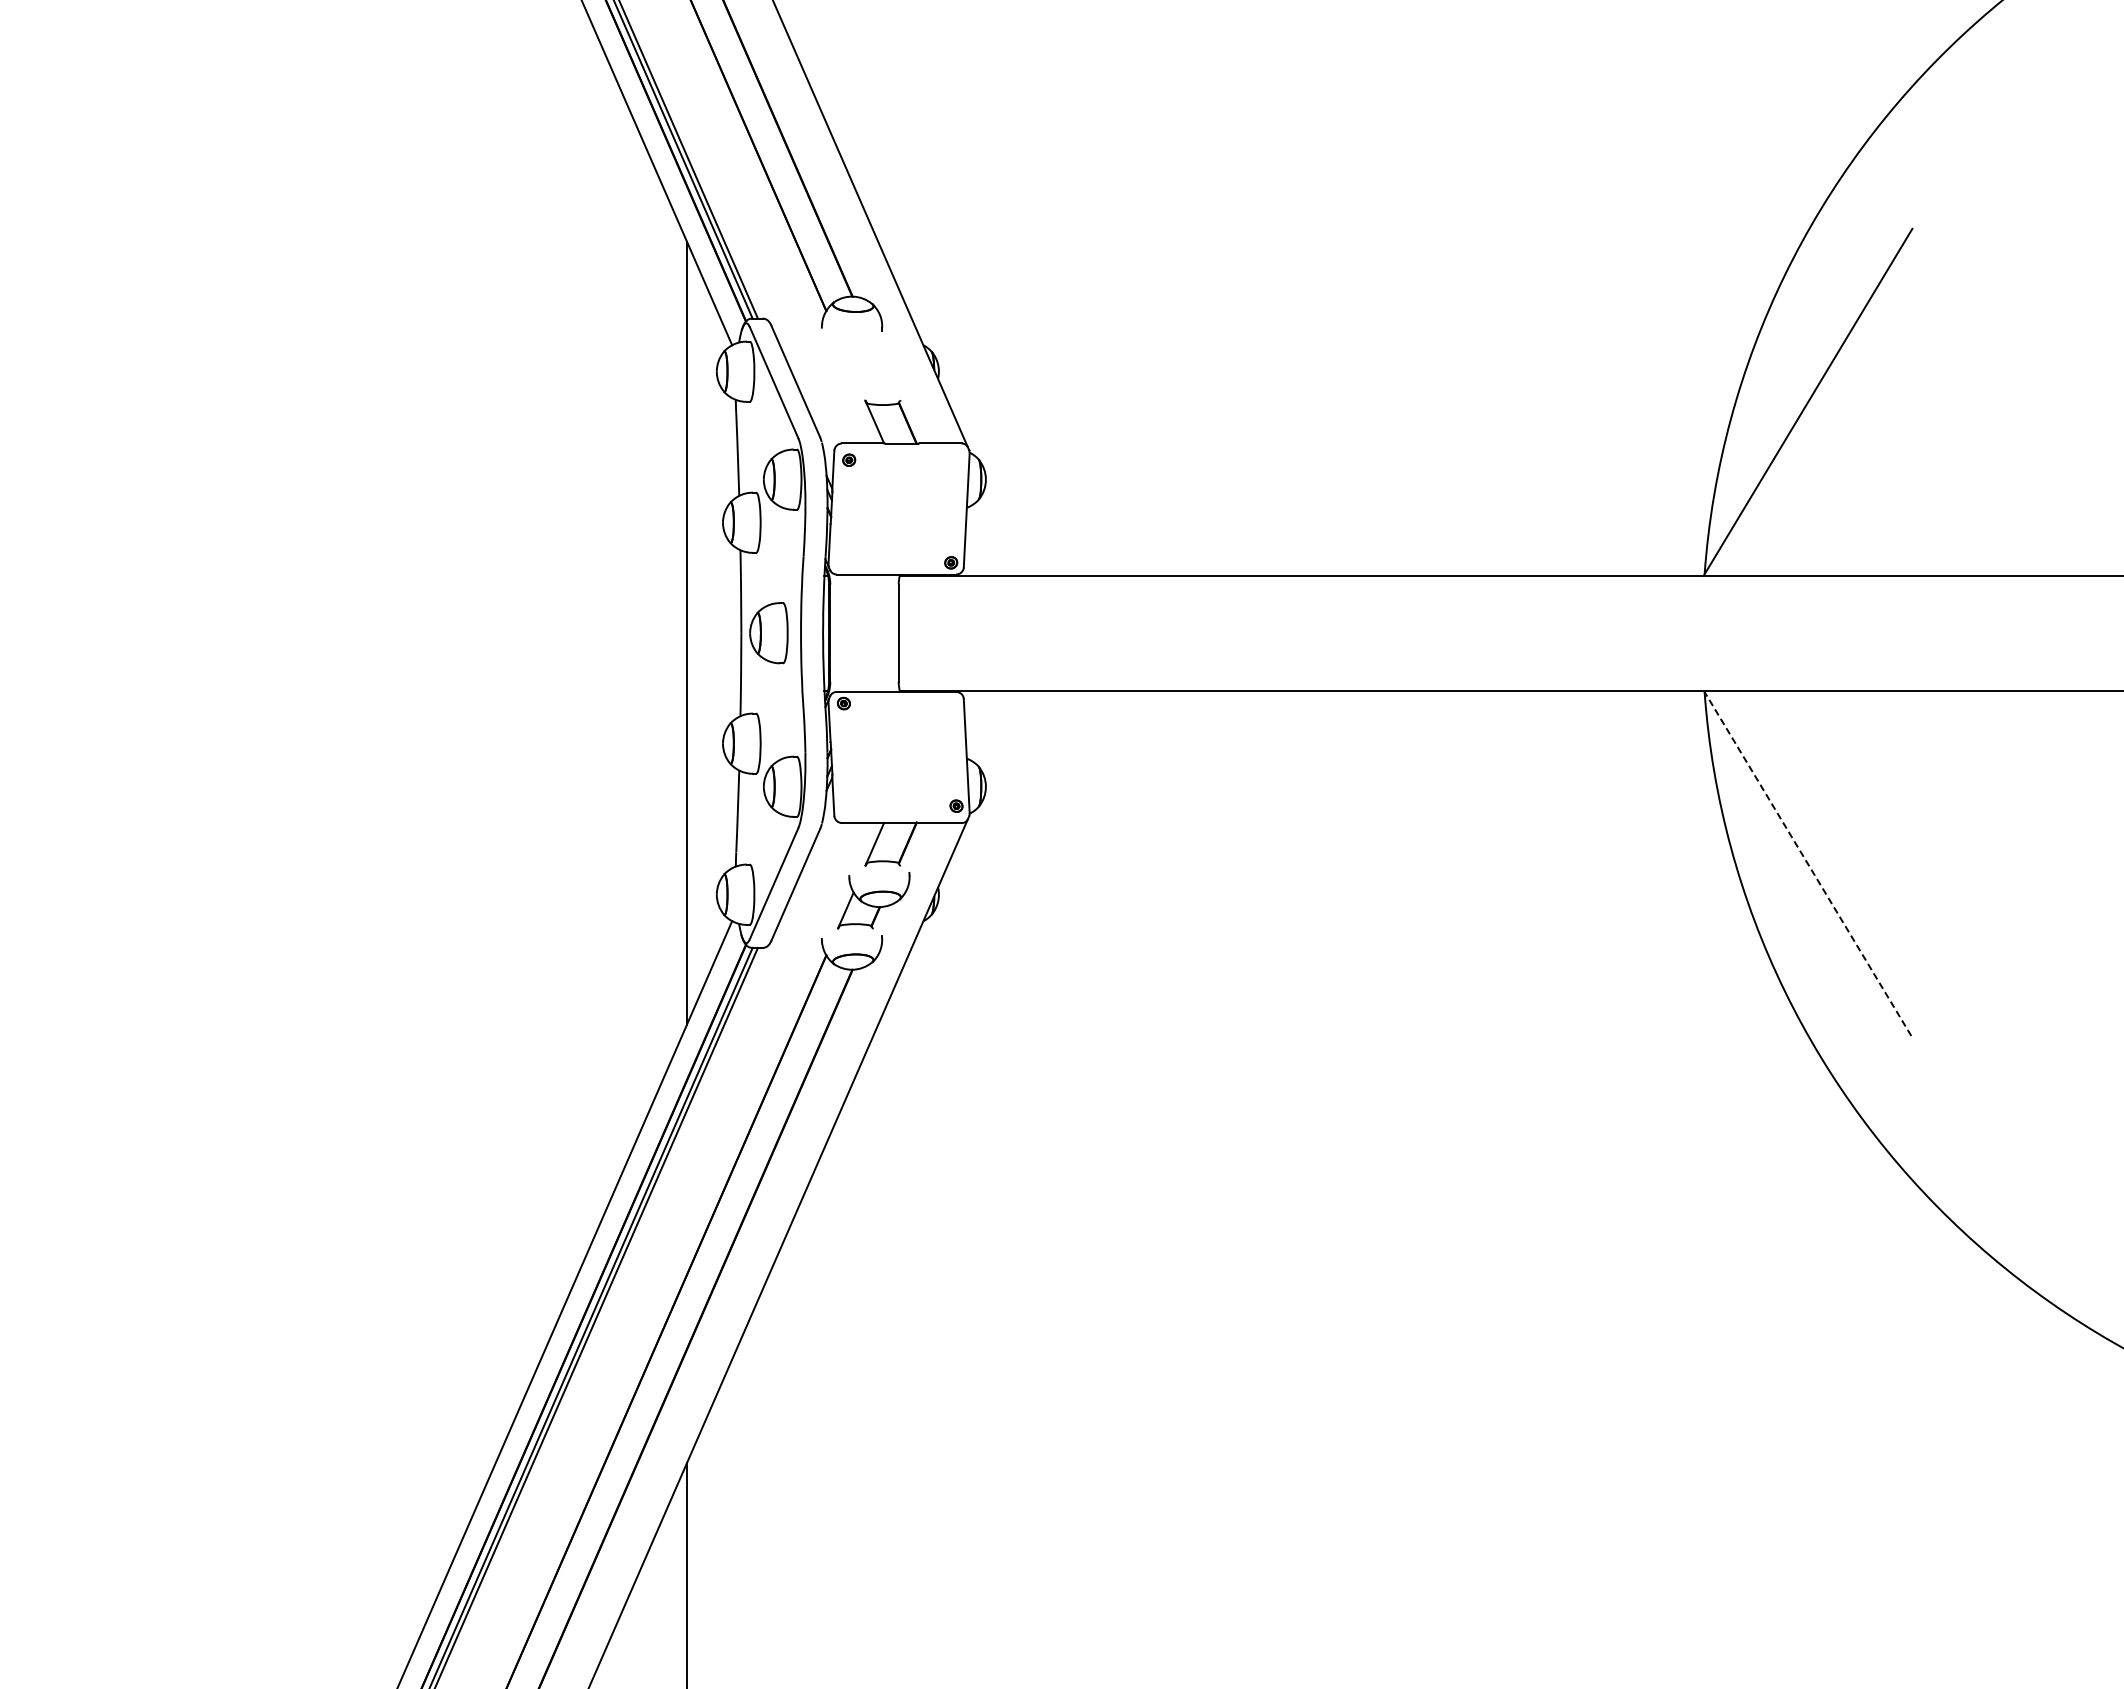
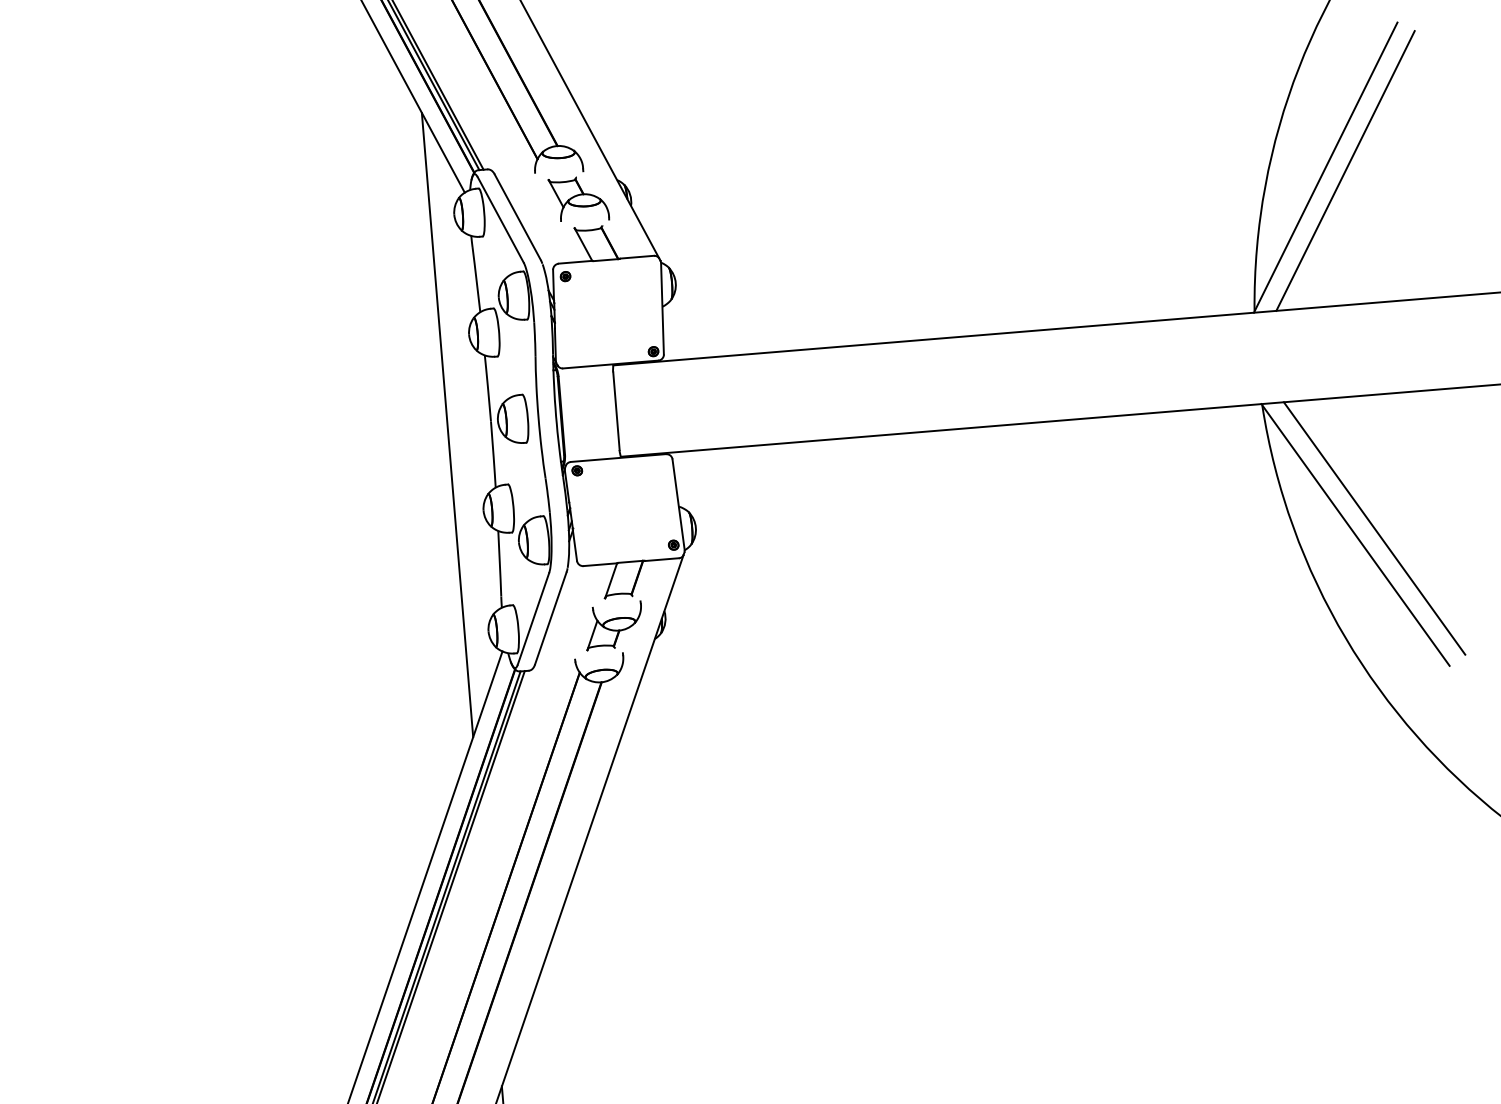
part: (873, 365) -> (578, 199), added
line: (1832, 408) -> (1345, 170), added
line: (1831, 856) -> (1374, 527), added
line: (1807, 863) -> (1355, 535), dashed -> solid

